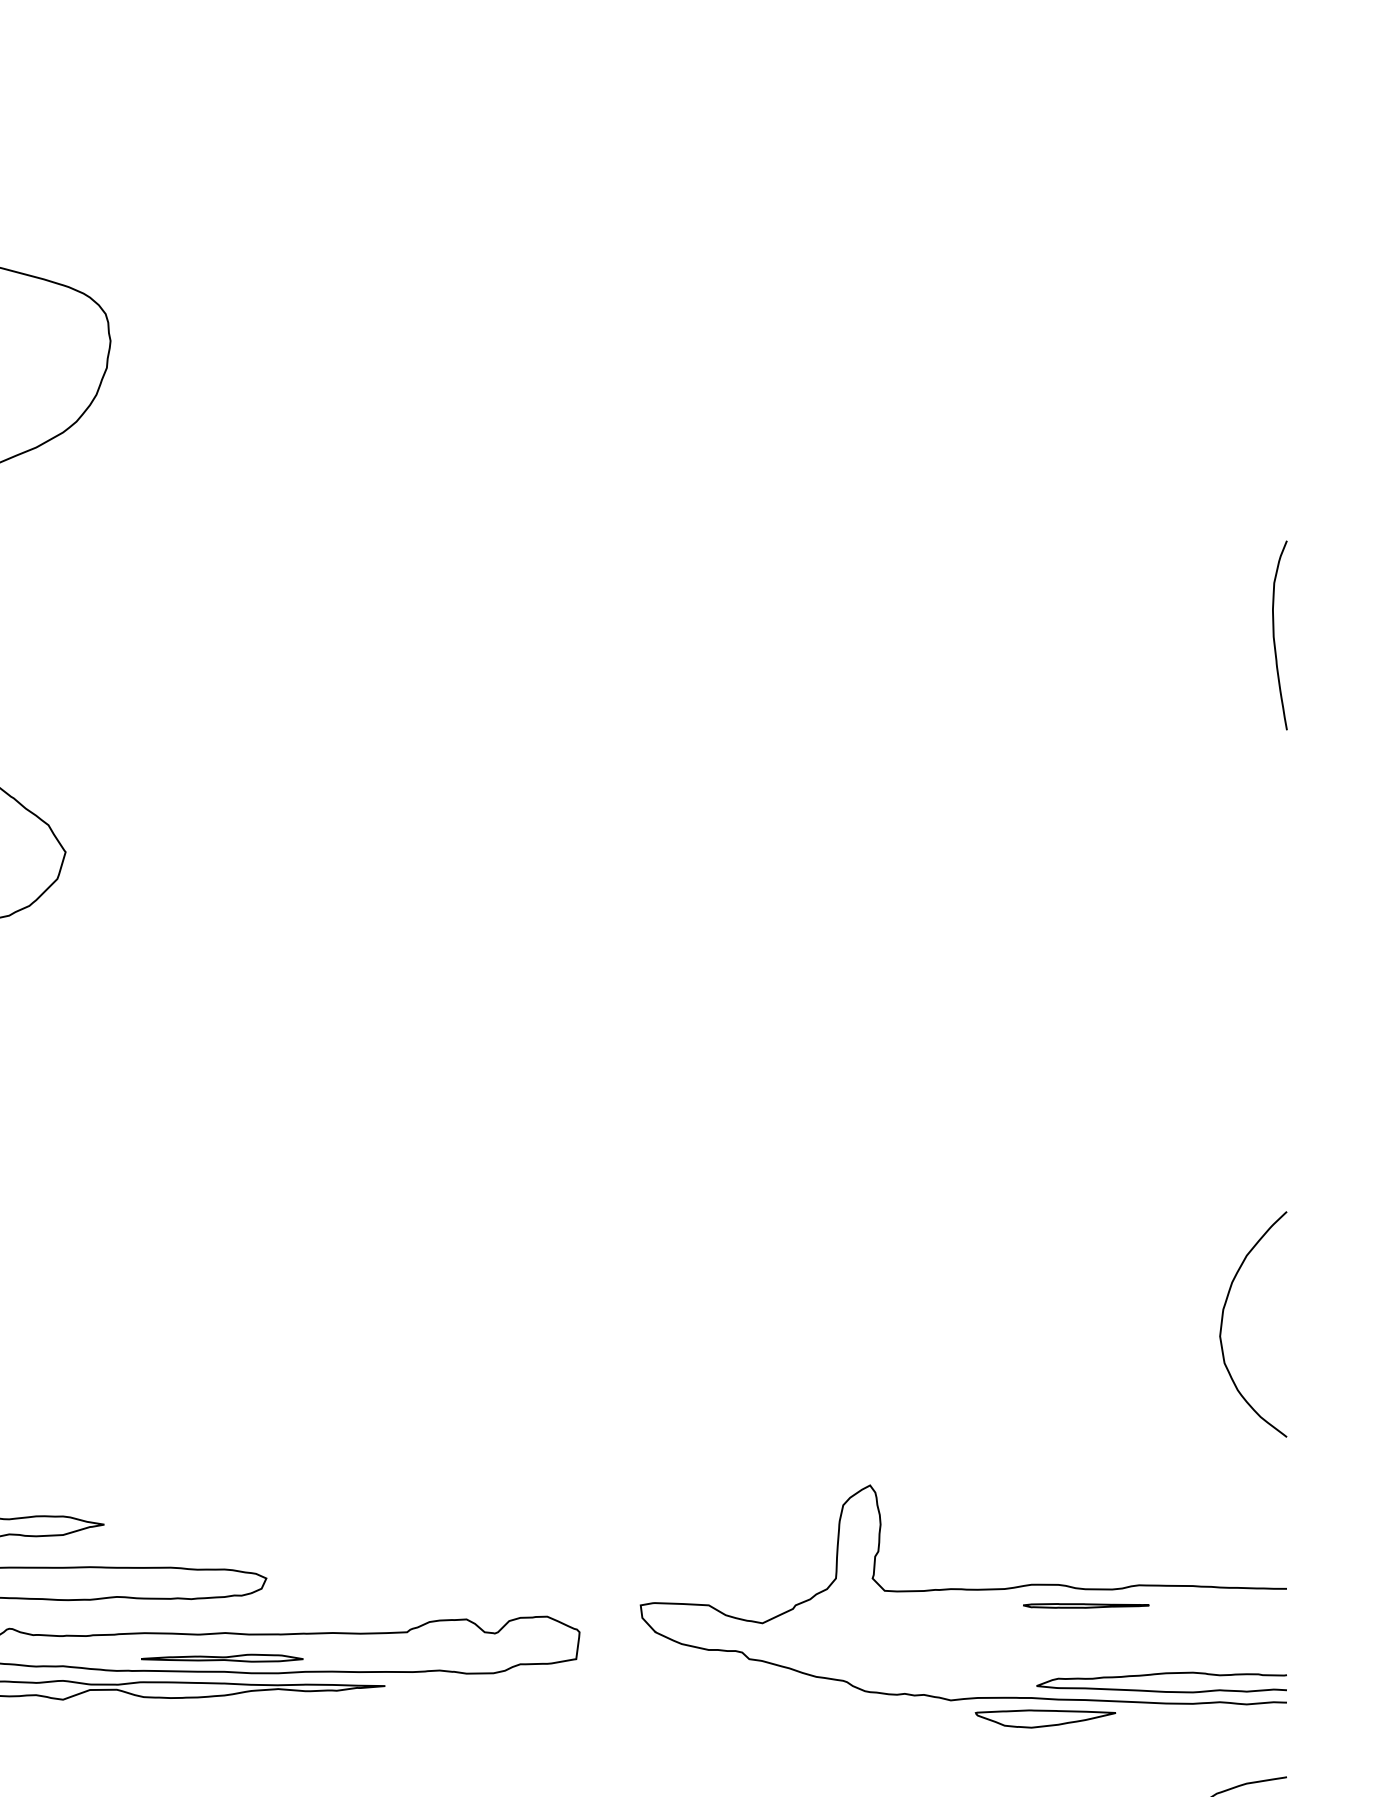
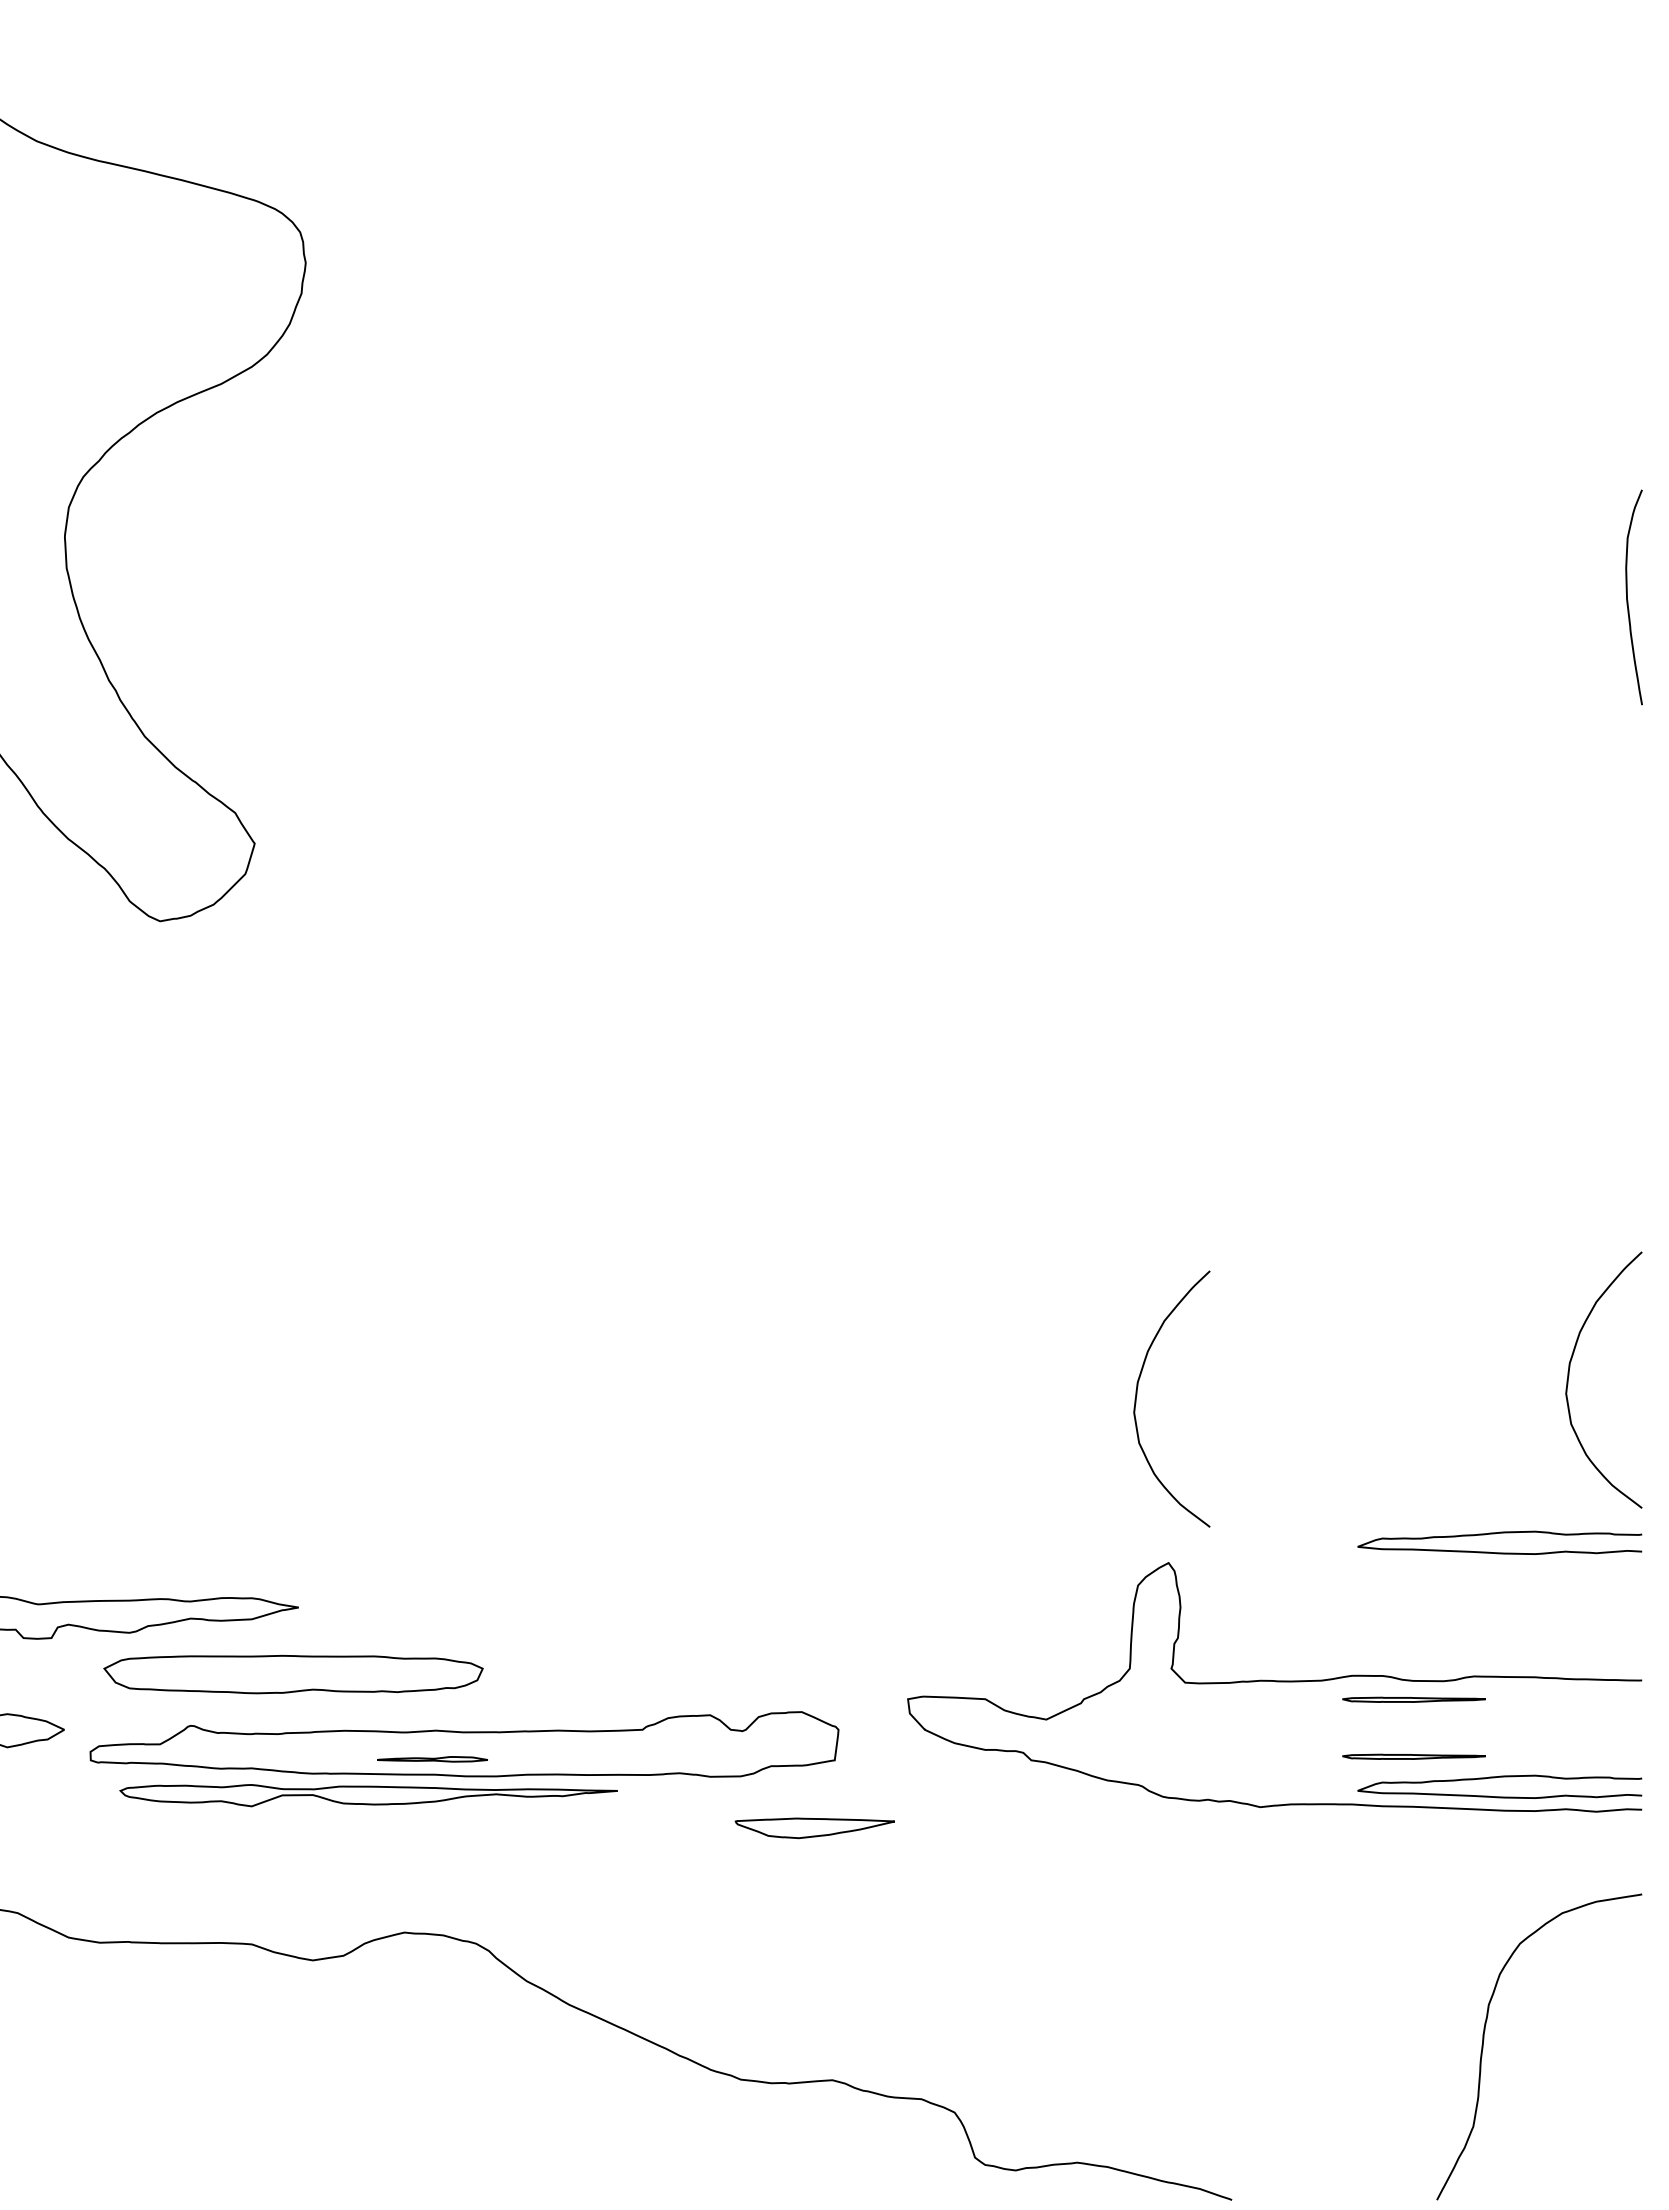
curve: (842, 1337) -> (1137, 1395), added
curve: (1157, 1460) -> (1495, 1534), added
part: (1085, 1655) -> (1413, 1756), added
part: (222, 1658) -> (432, 1759), size x0.6
part: (1045, 1719) -> (814, 1828), moved

